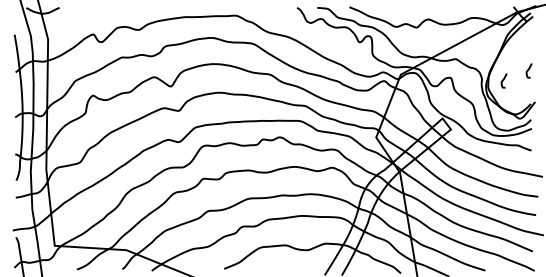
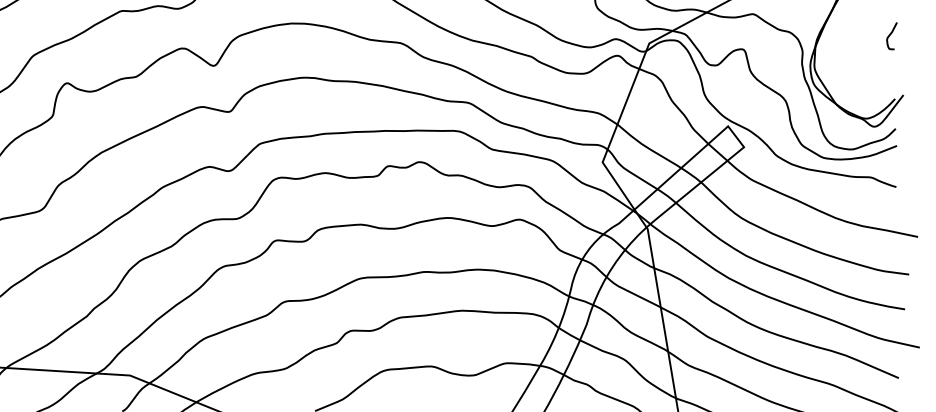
curve: (503, 80) -> (843, 54), removed

